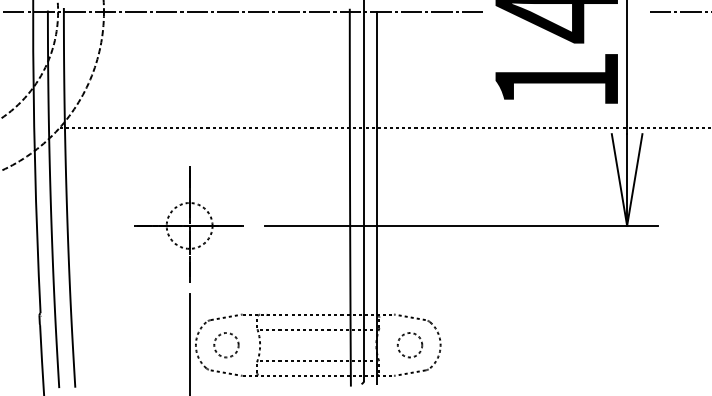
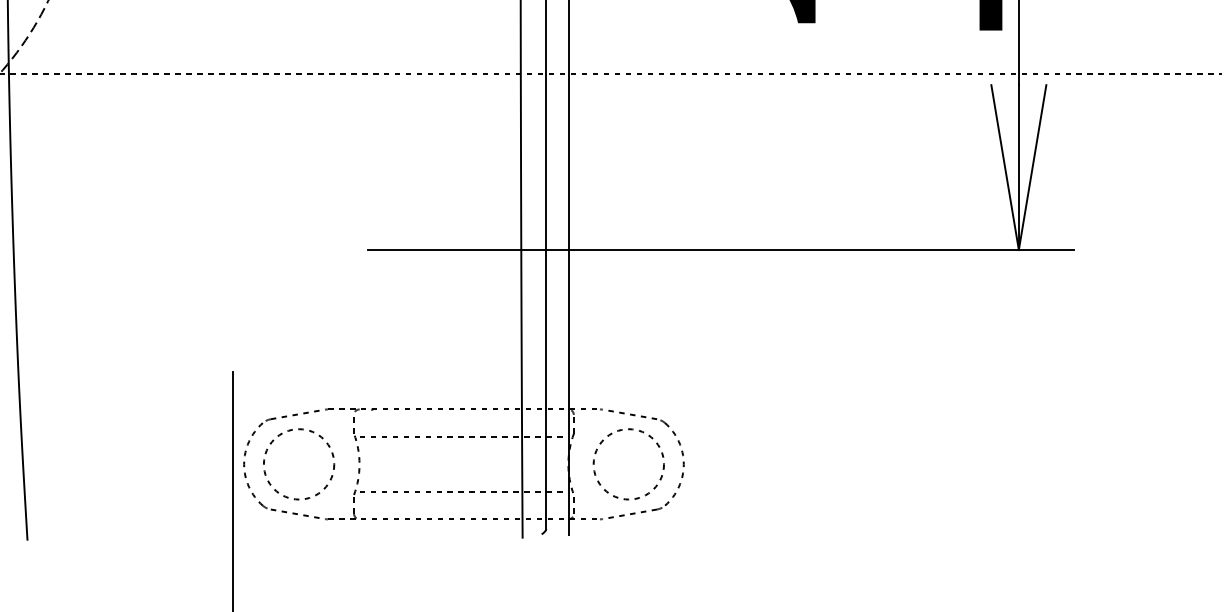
part: (188, 224) -> (230, 247), removed
circle: (226, 345) -> (299, 464), size x1.6
circle: (409, 345) -> (627, 464), size x1.6

